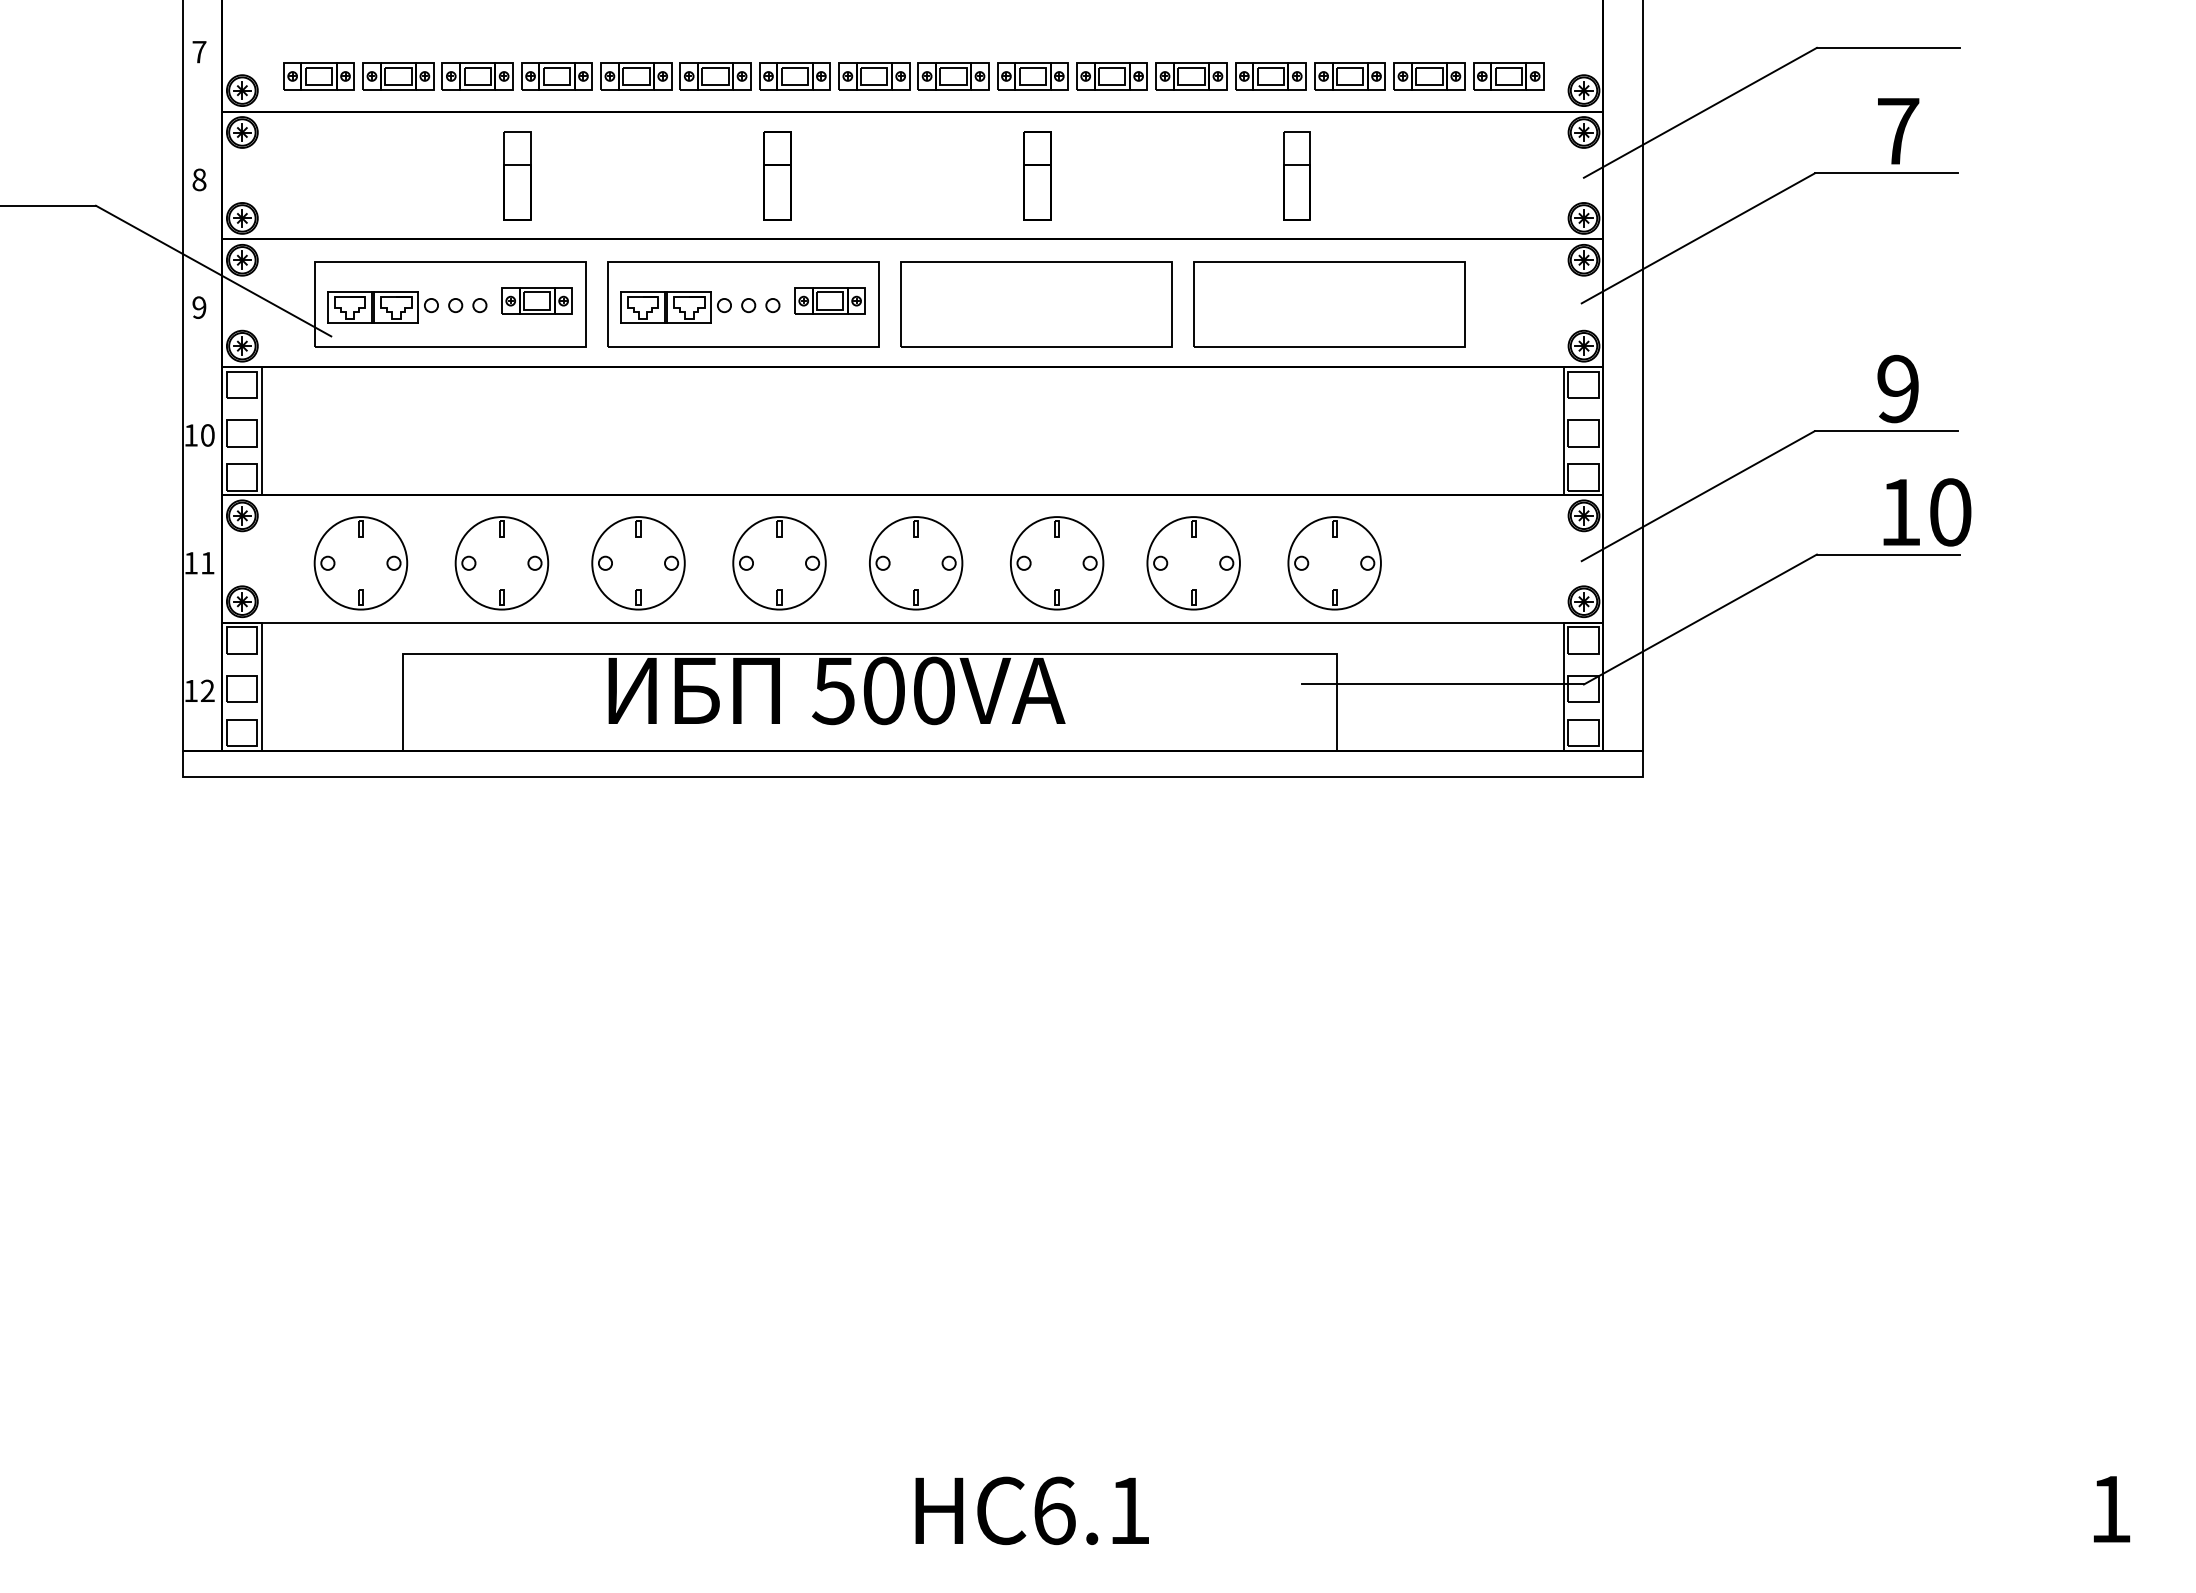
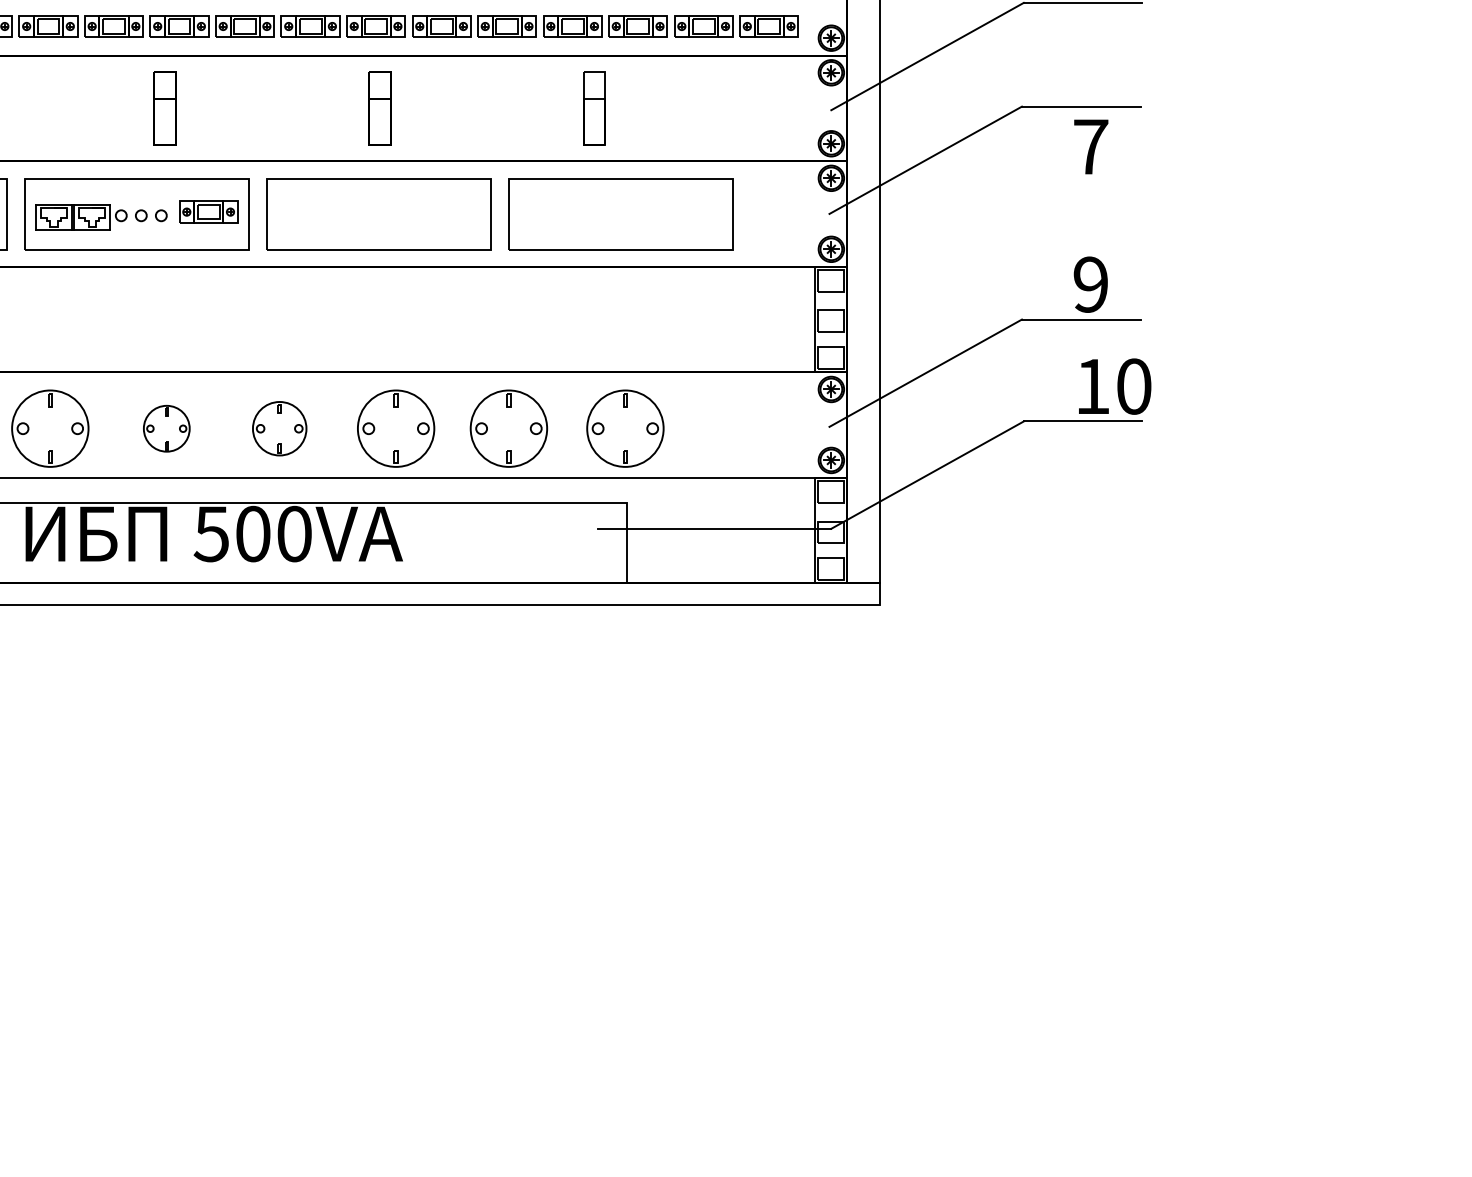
text: (1898, 131) -> (1091, 147), moved
part: (779, 563) -> (166, 428), size x0.6
part: (916, 563) -> (279, 428), size x0.7

